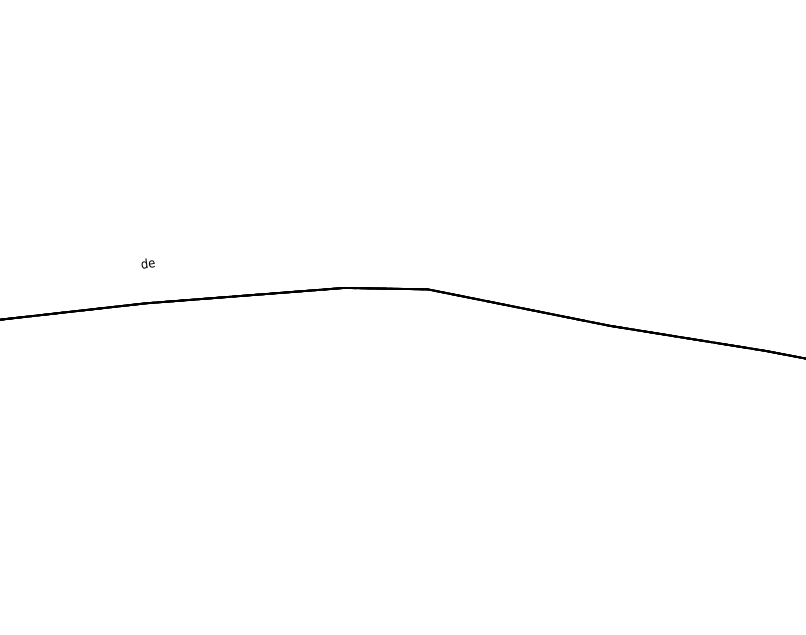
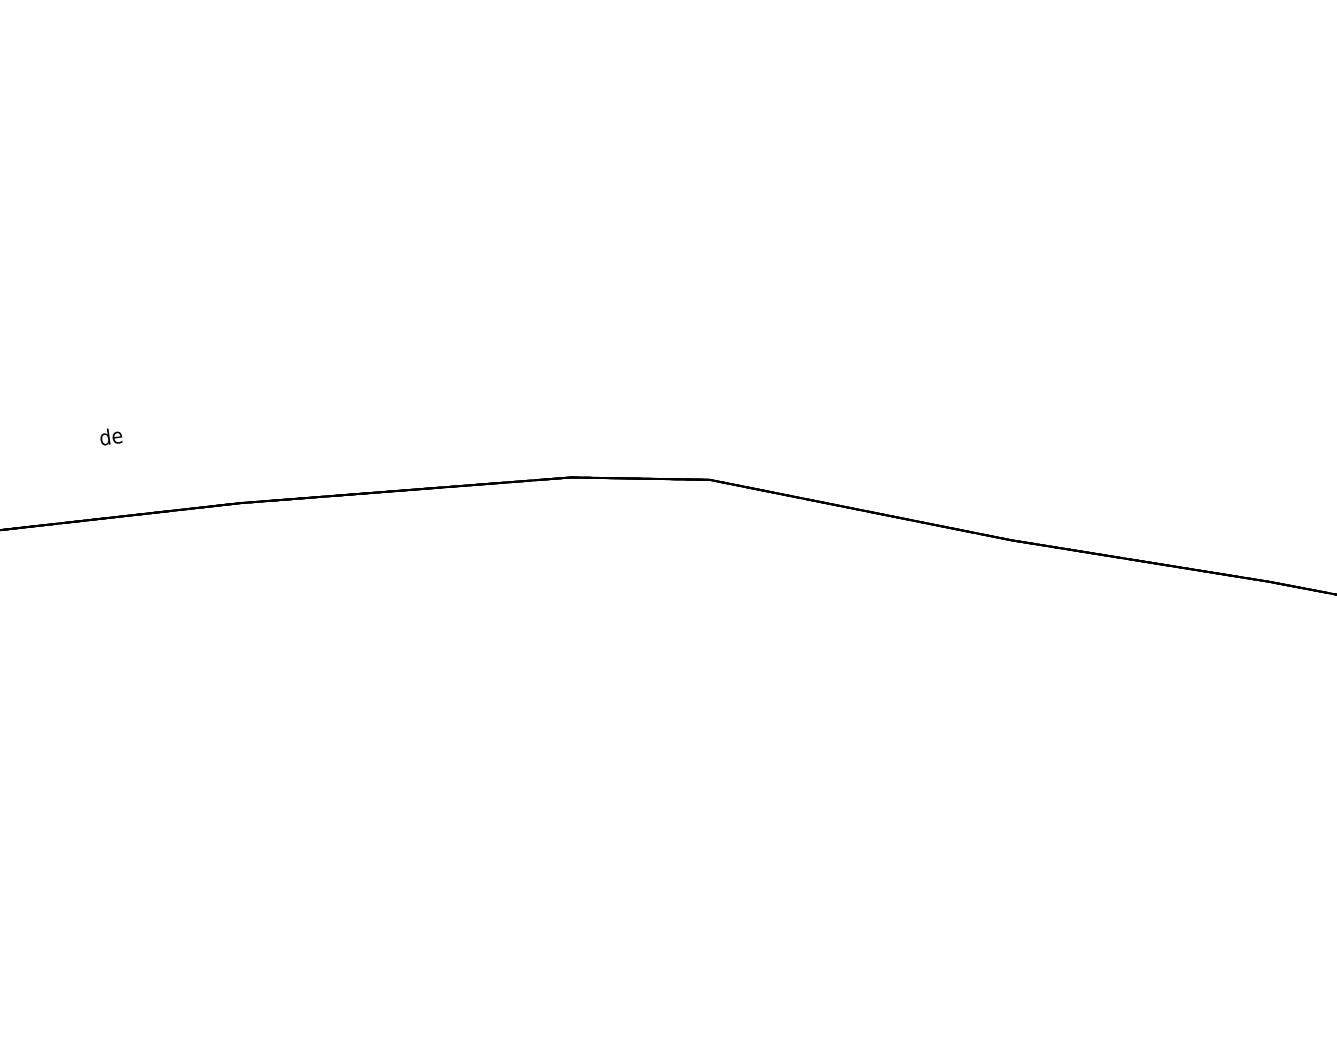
text: (147, 263) -> (110, 436), moved

